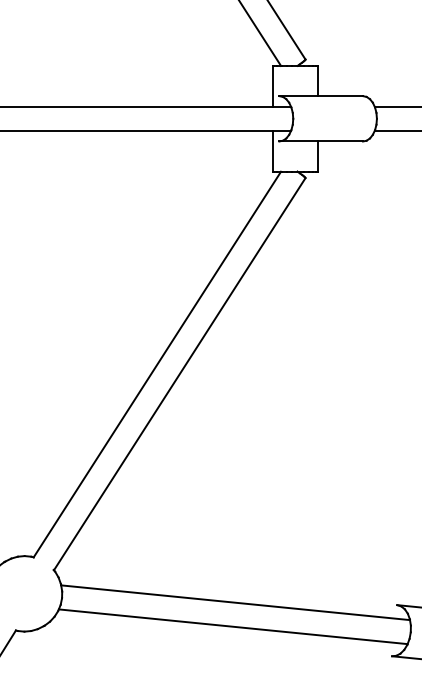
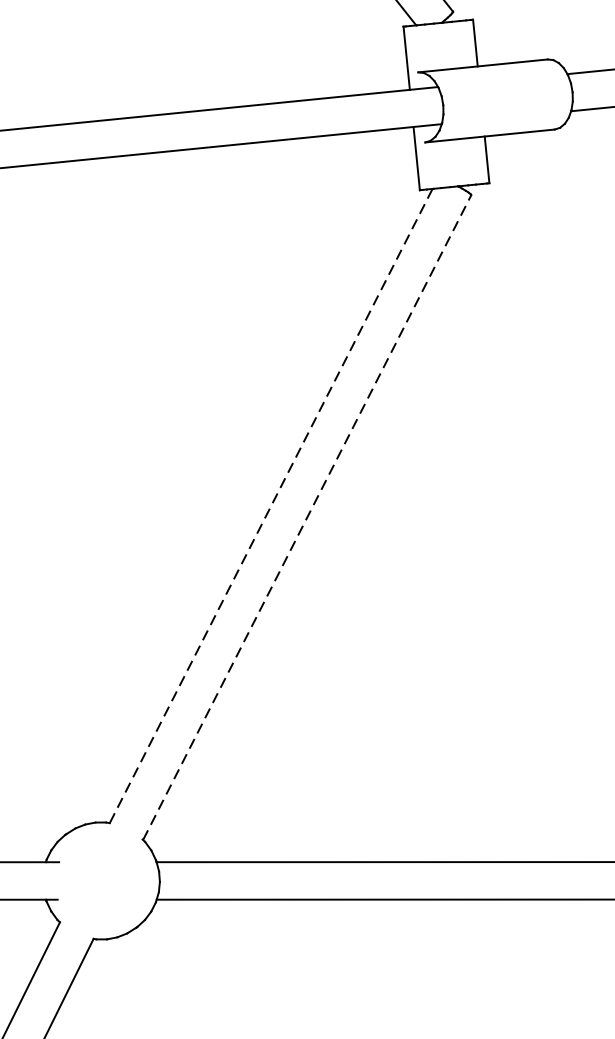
line: (157, 364) -> (271, 505), solid -> dashed
line: (179, 374) -> (306, 518), solid -> dashed

